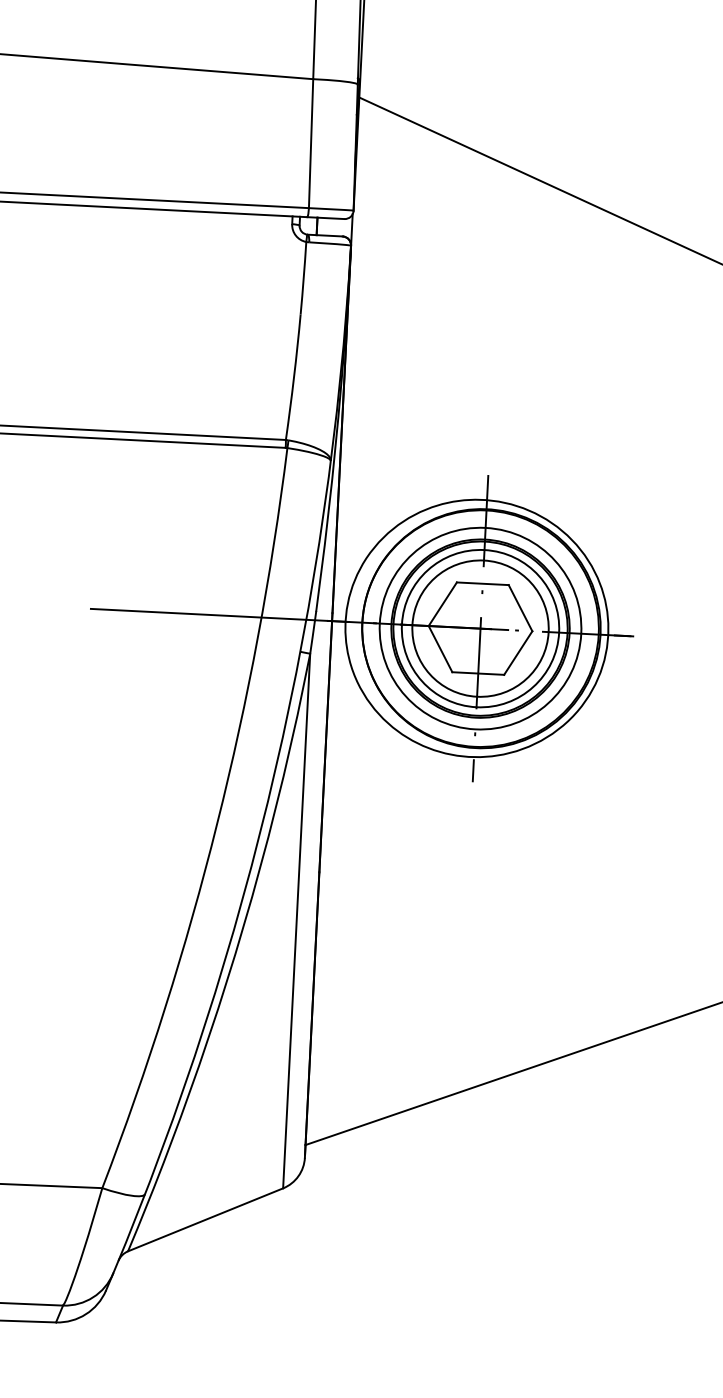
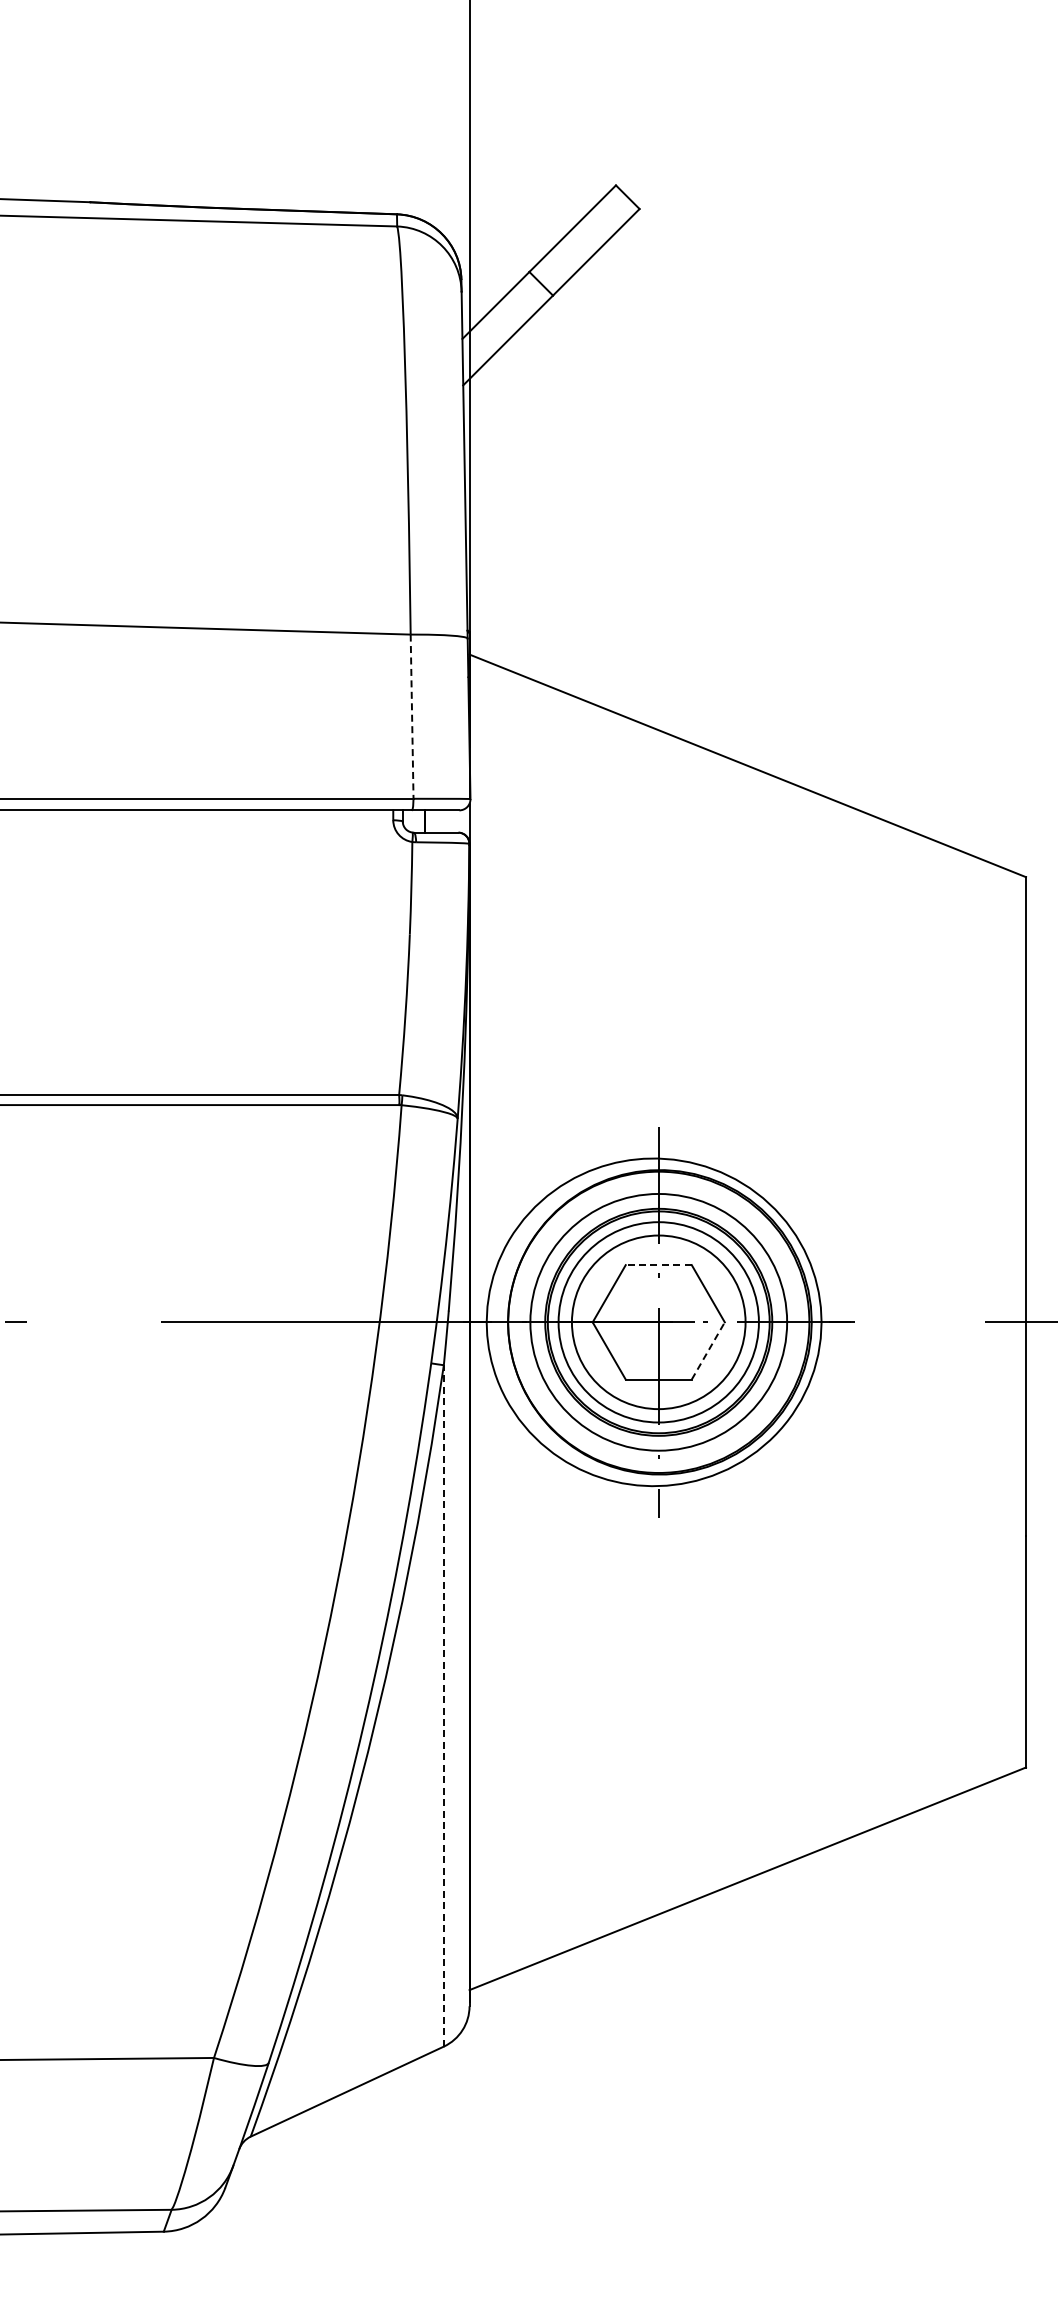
line: (311, 144) -> (412, 717), solid -> dashed
line: (482, 584) -> (658, 1265), solid -> dashed
line: (518, 652) -> (708, 1350), solid -> dashed
line: (296, 920) -> (443, 1705), solid -> dashed

